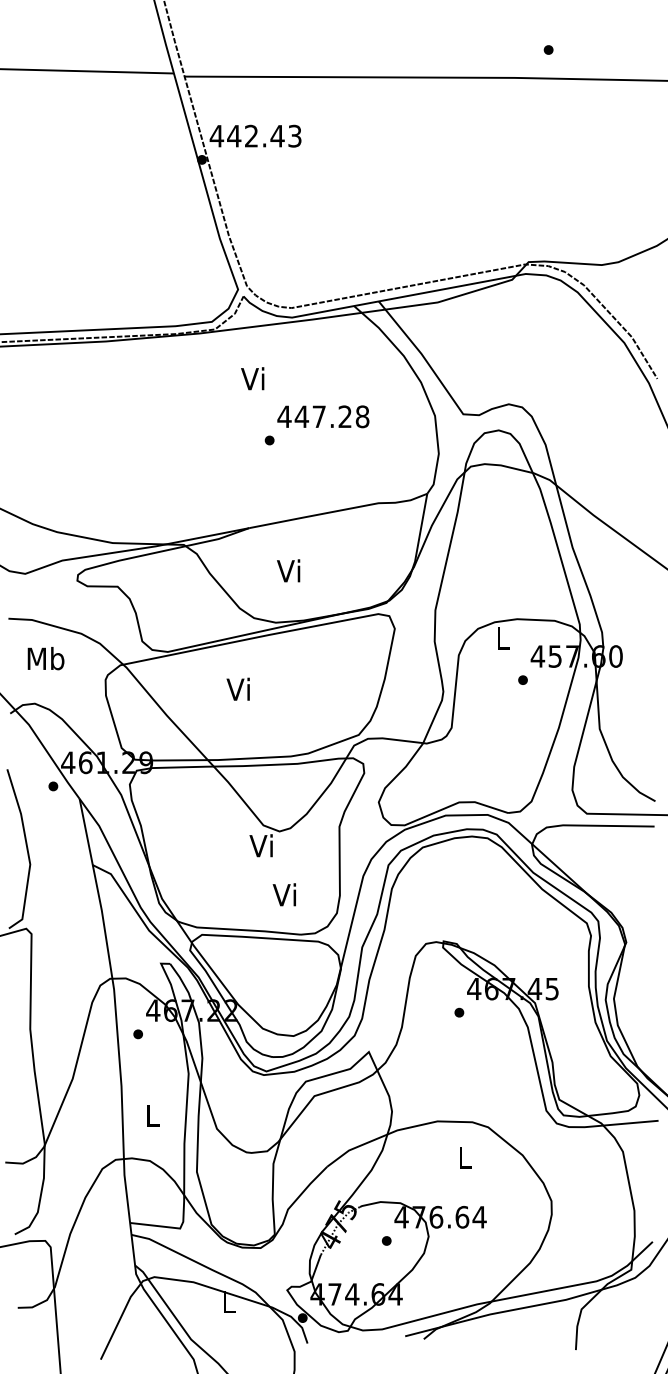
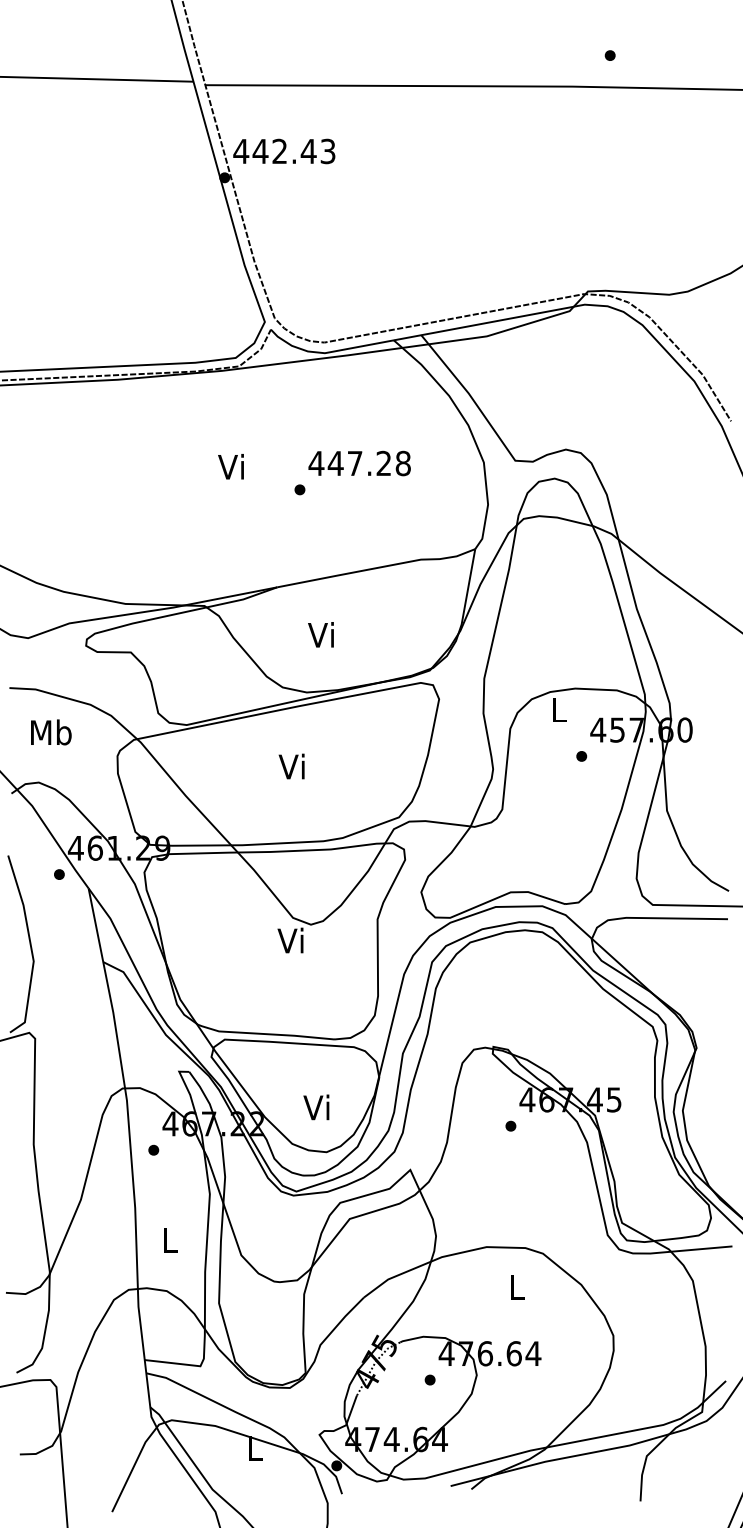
text: (252, 378) -> (230, 466), moved
text: (237, 688) -> (290, 765), moved
text: (283, 894) -> (315, 1107), moved

